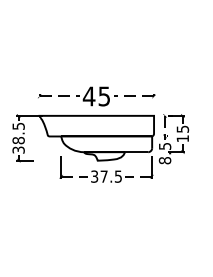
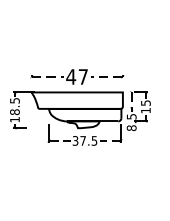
text: (103, 95) -> (82, 76), 45 -> 47
text: (18, 149) -> (14, 119), 38.5 -> 18.5

